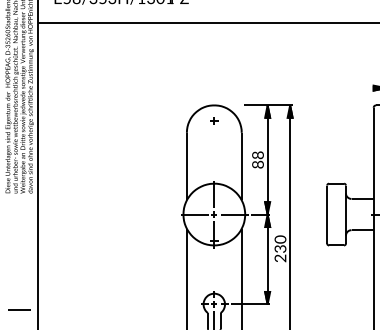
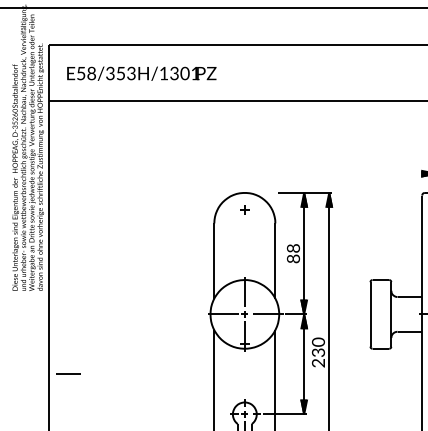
line: (19, 309) -> (68, 373), moved

